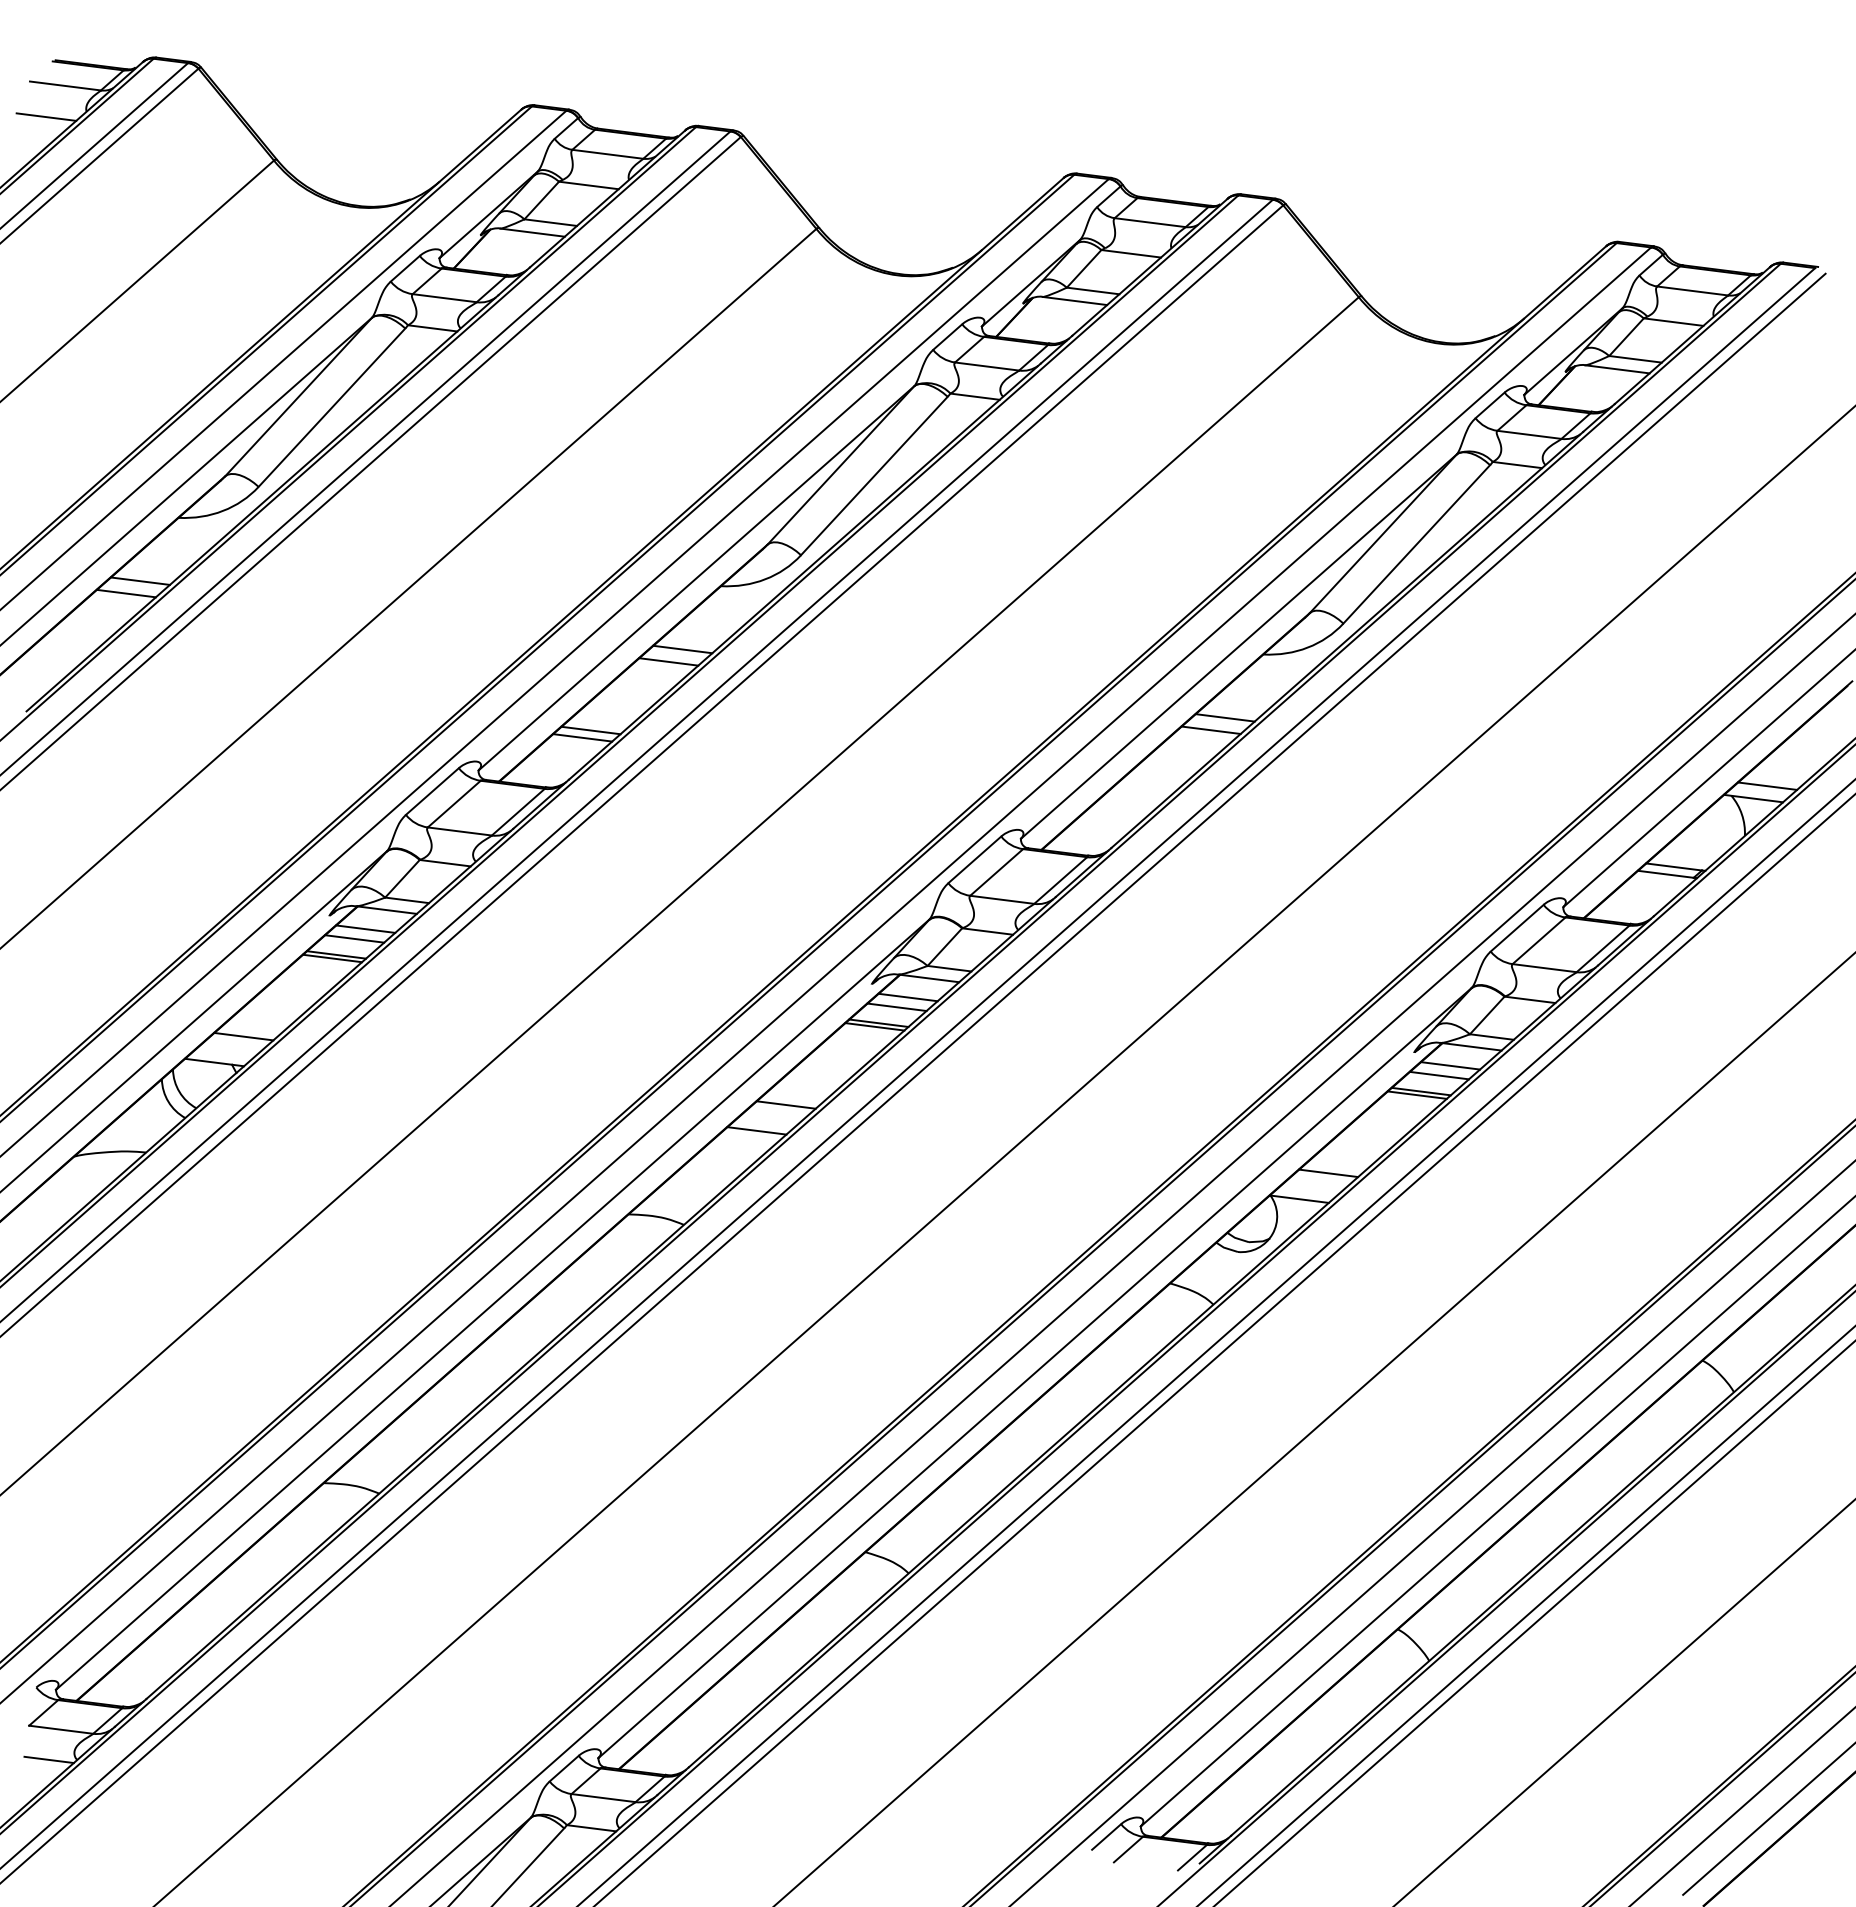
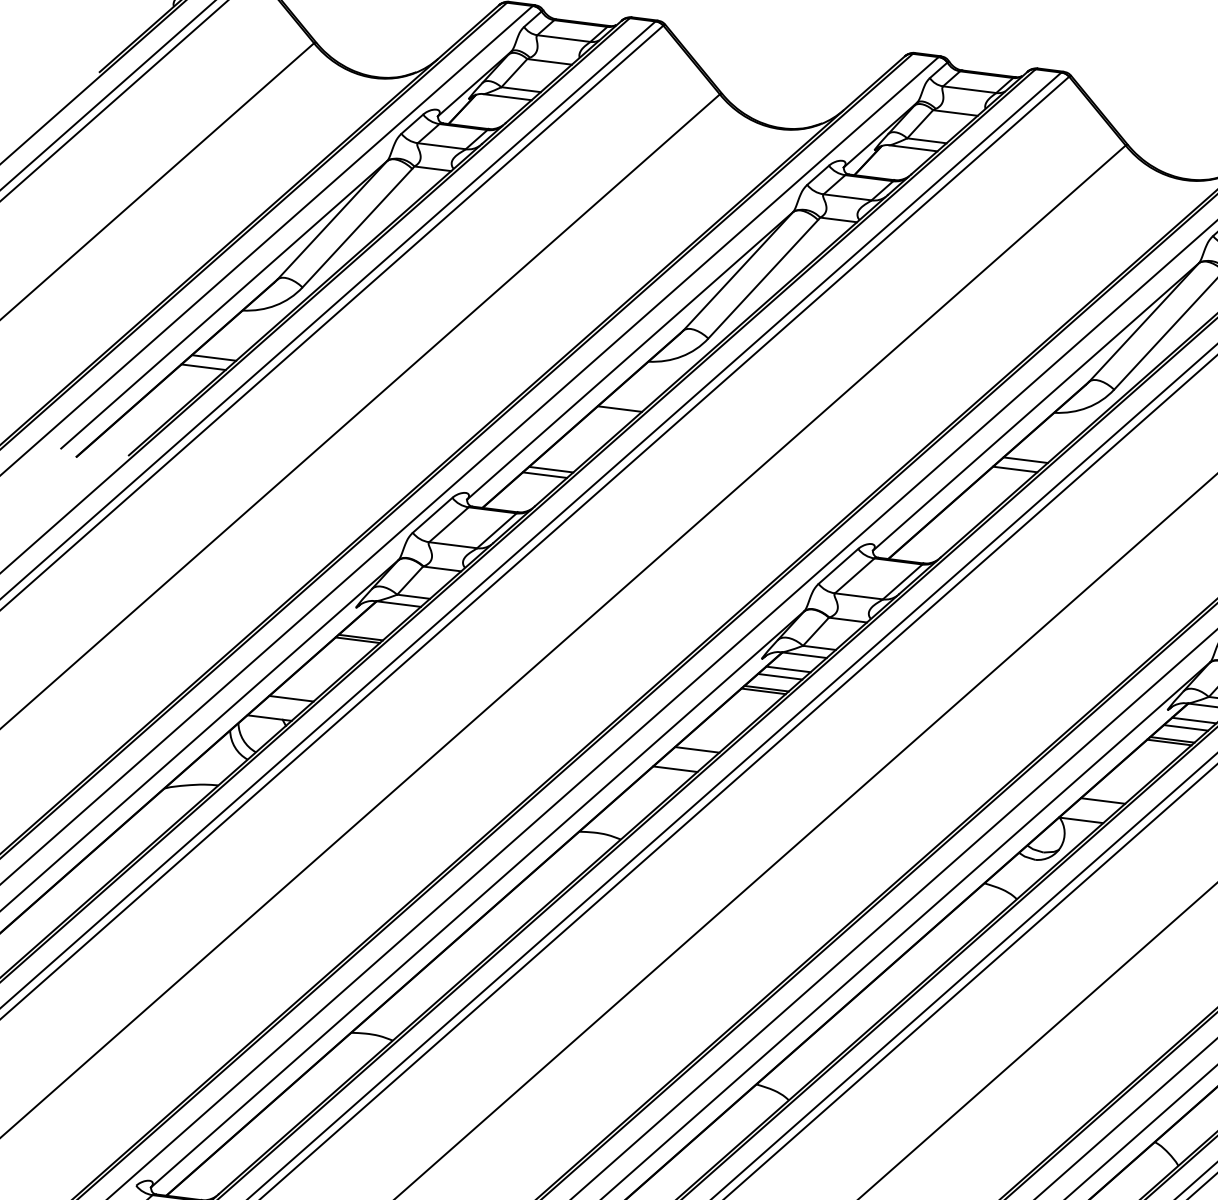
line: (46, 116) -> (143, 10), removed
line: (668, 661) -> (609, 418), removed
line: (365, 928) -> (382, 617), removed
line: (354, 938) -> (374, 625), removed

